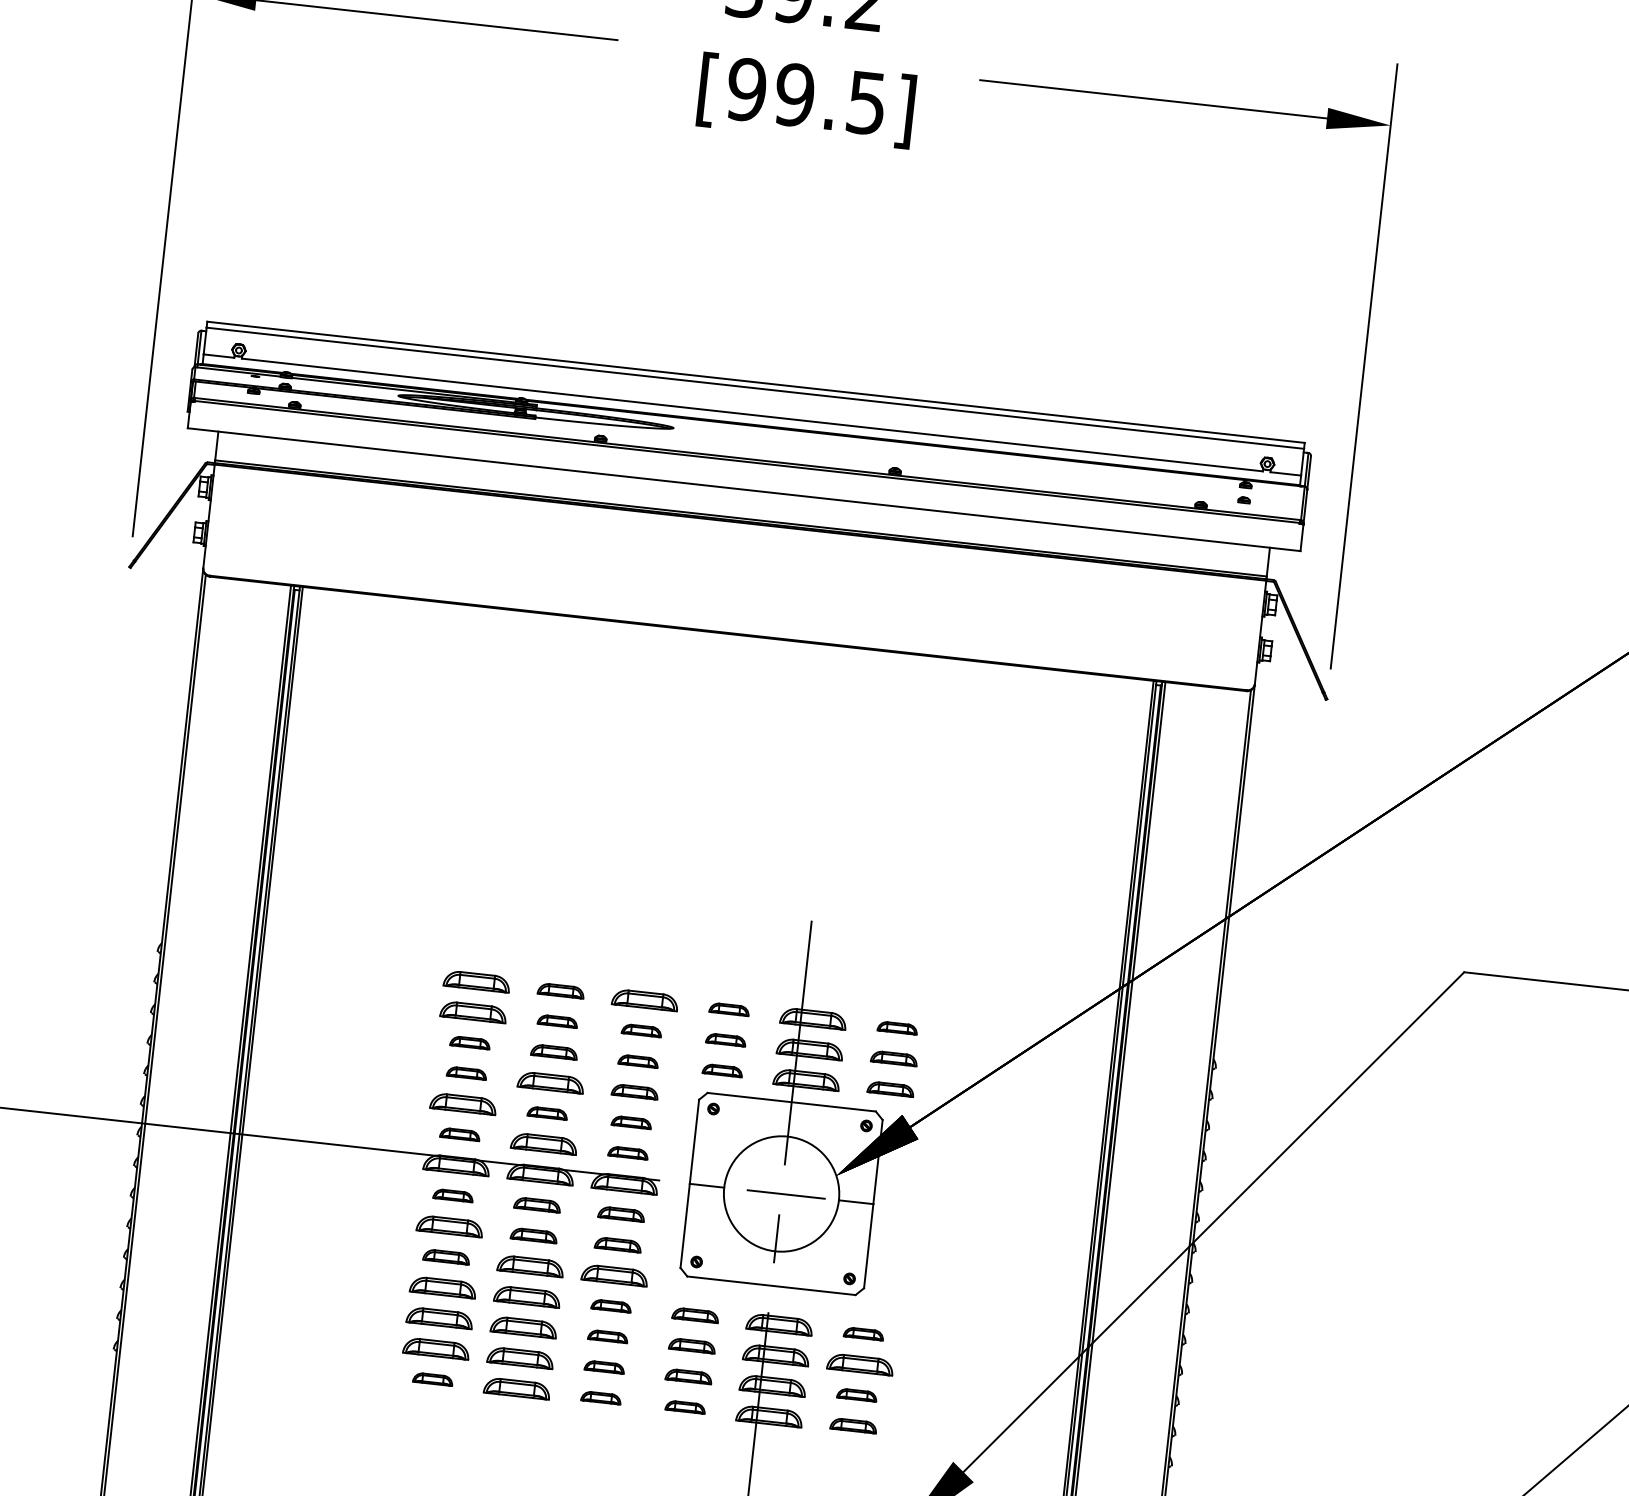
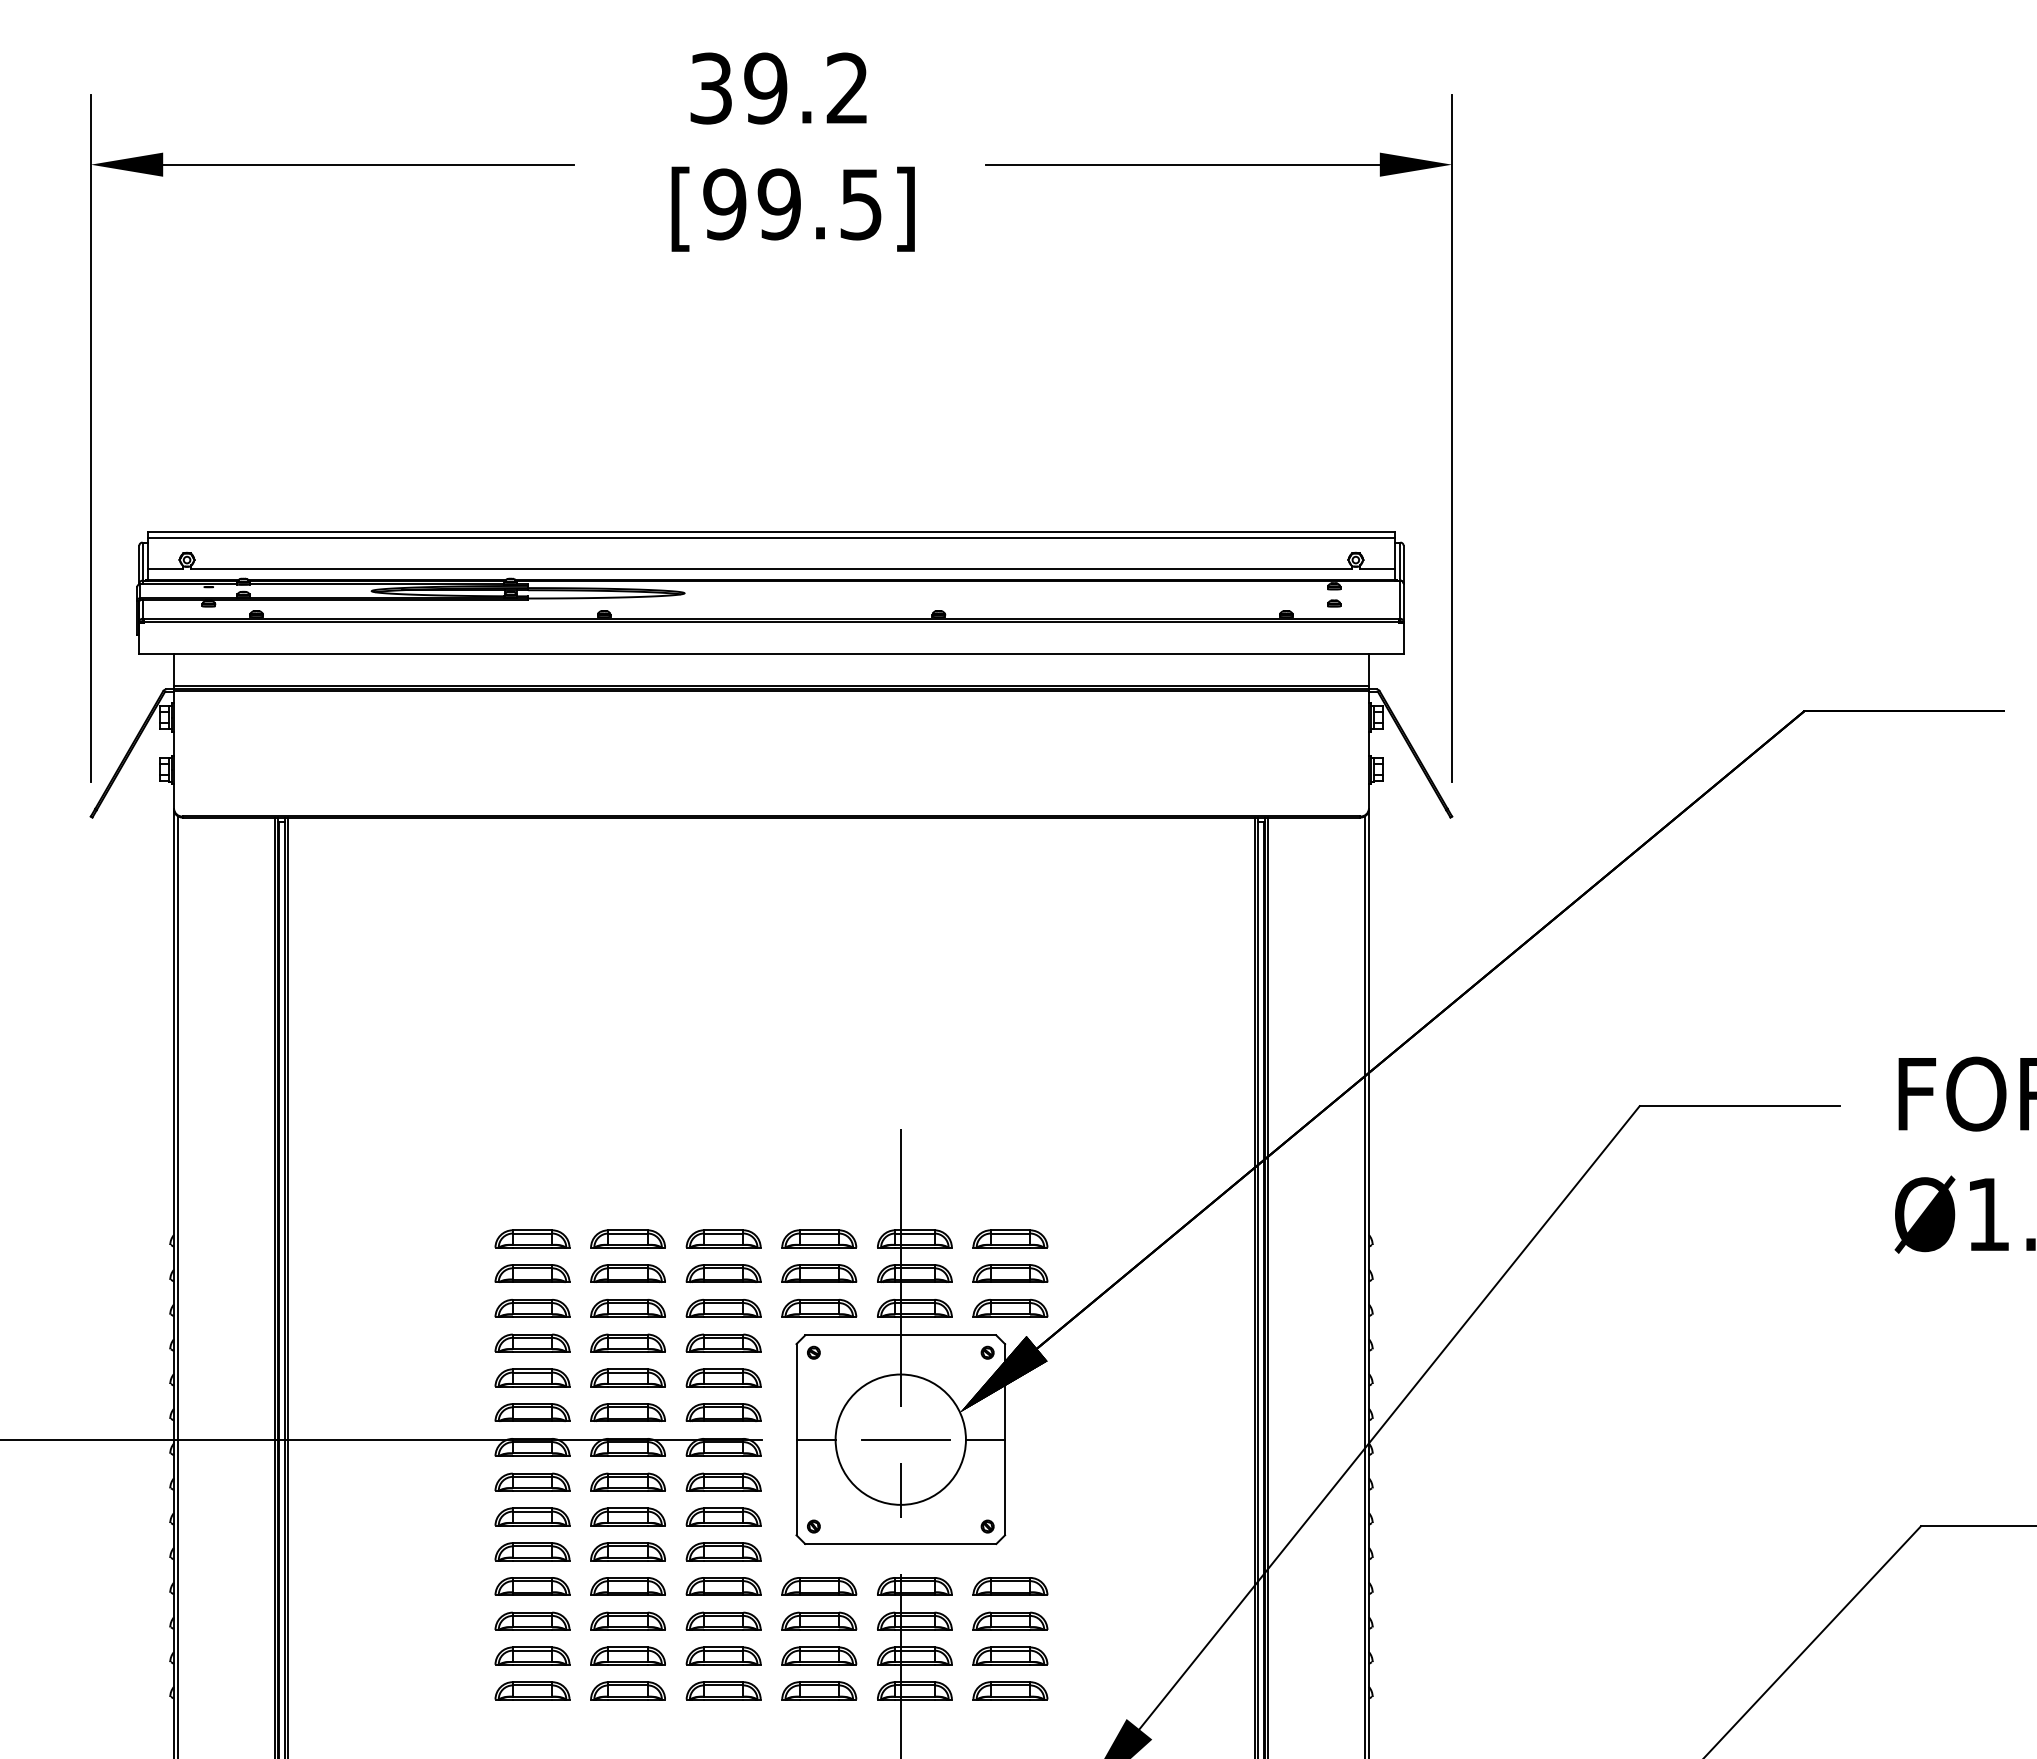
part: (560, 990) -> (627, 1238), size x1.43
part: (729, 1009) -> (819, 1238), size x1.67
part: (557, 1021) -> (627, 1273), size x1.67
part: (897, 1027) -> (1010, 1238), size x1.67
part: (641, 1030) -> (723, 1273), size x1.67
part: (726, 1039) -> (819, 1273), size x1.67
part: (470, 1042) -> (532, 1308), size x1.67
part: (553, 1051) -> (627, 1308), size x1.43
part: (894, 1058) -> (1010, 1273), size x1.43
part: (638, 1061) -> (723, 1308), size x1.67
part: (722, 1070) -> (819, 1308), size x1.67
part: (466, 1072) -> (532, 1342), size x1.67
part: (890, 1089) -> (1010, 1308), size x1.43
part: (635, 1091) -> (723, 1342), size x1.43
part: (547, 1112) -> (627, 1377), size x1.67
part: (631, 1122) -> (723, 1377), size x1.67
part: (460, 1134) -> (532, 1412), size x1.67
part: (628, 1152) -> (723, 1412), size x1.67
part: (453, 1195) -> (532, 1481), size x1.67
part: (537, 1204) -> (627, 1481), size x1.43
part: (621, 1213) -> (723, 1481), size x1.43
part: (533, 1235) -> (627, 1516), size x1.43
part: (618, 1244) -> (723, 1516), size x1.43
part: (446, 1256) -> (532, 1551), size x1.43
part: (611, 1305) -> (723, 1586), size x1.67
part: (695, 1315) -> (819, 1586), size x1.43
part: (863, 1333) -> (1010, 1586), size x1.67
part: (607, 1335) -> (723, 1620), size x1.67
part: (692, 1345) -> (819, 1620), size x1.43
part: (604, 1366) -> (723, 1655), size x1.67
part: (689, 1376) -> (819, 1655), size x1.43
part: (433, 1378) -> (532, 1690), size x1.67
part: (857, 1394) -> (1010, 1655), size x1.67
part: (601, 1397) -> (723, 1690), size x1.67
part: (685, 1406) -> (819, 1690), size x1.67
part: (853, 1425) -> (1010, 1690), size x1.43

